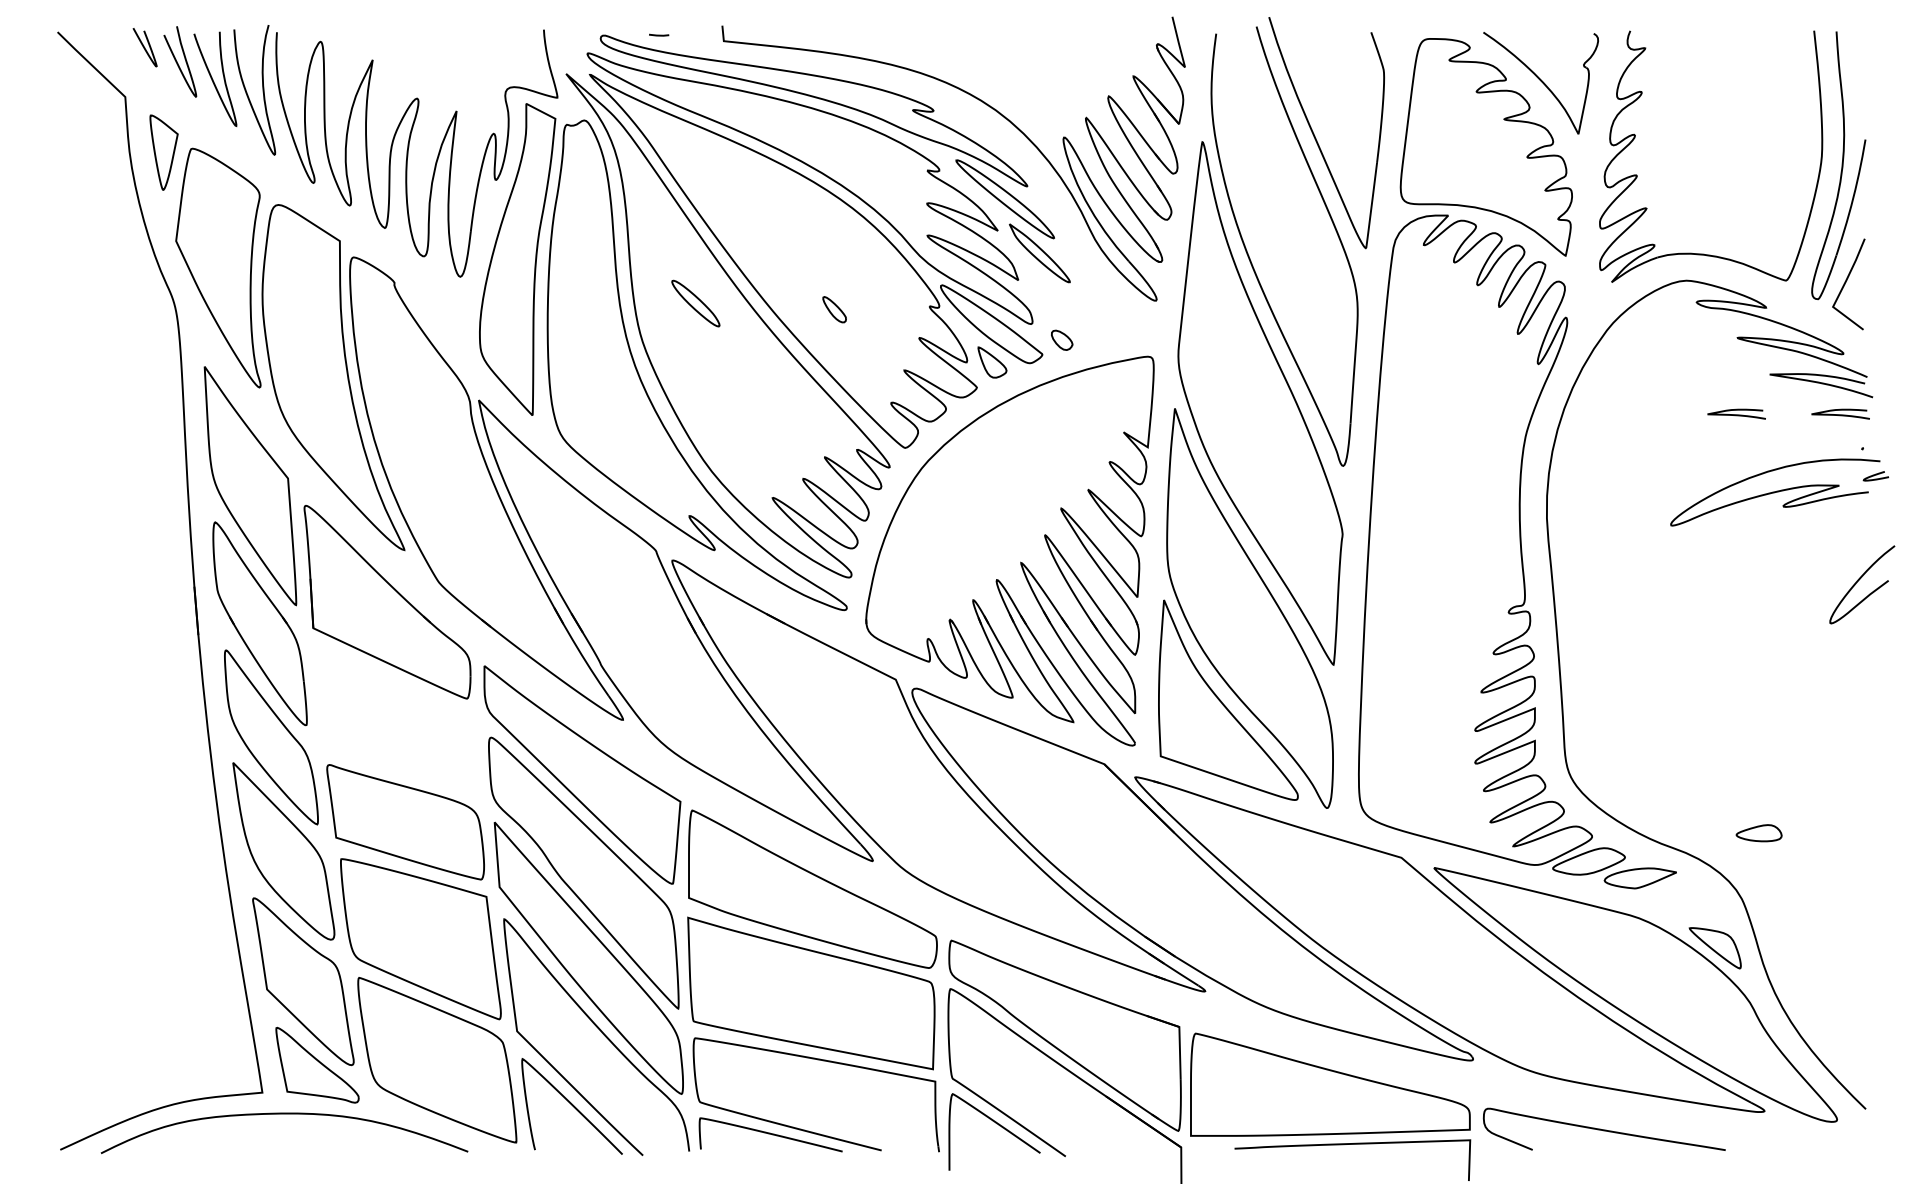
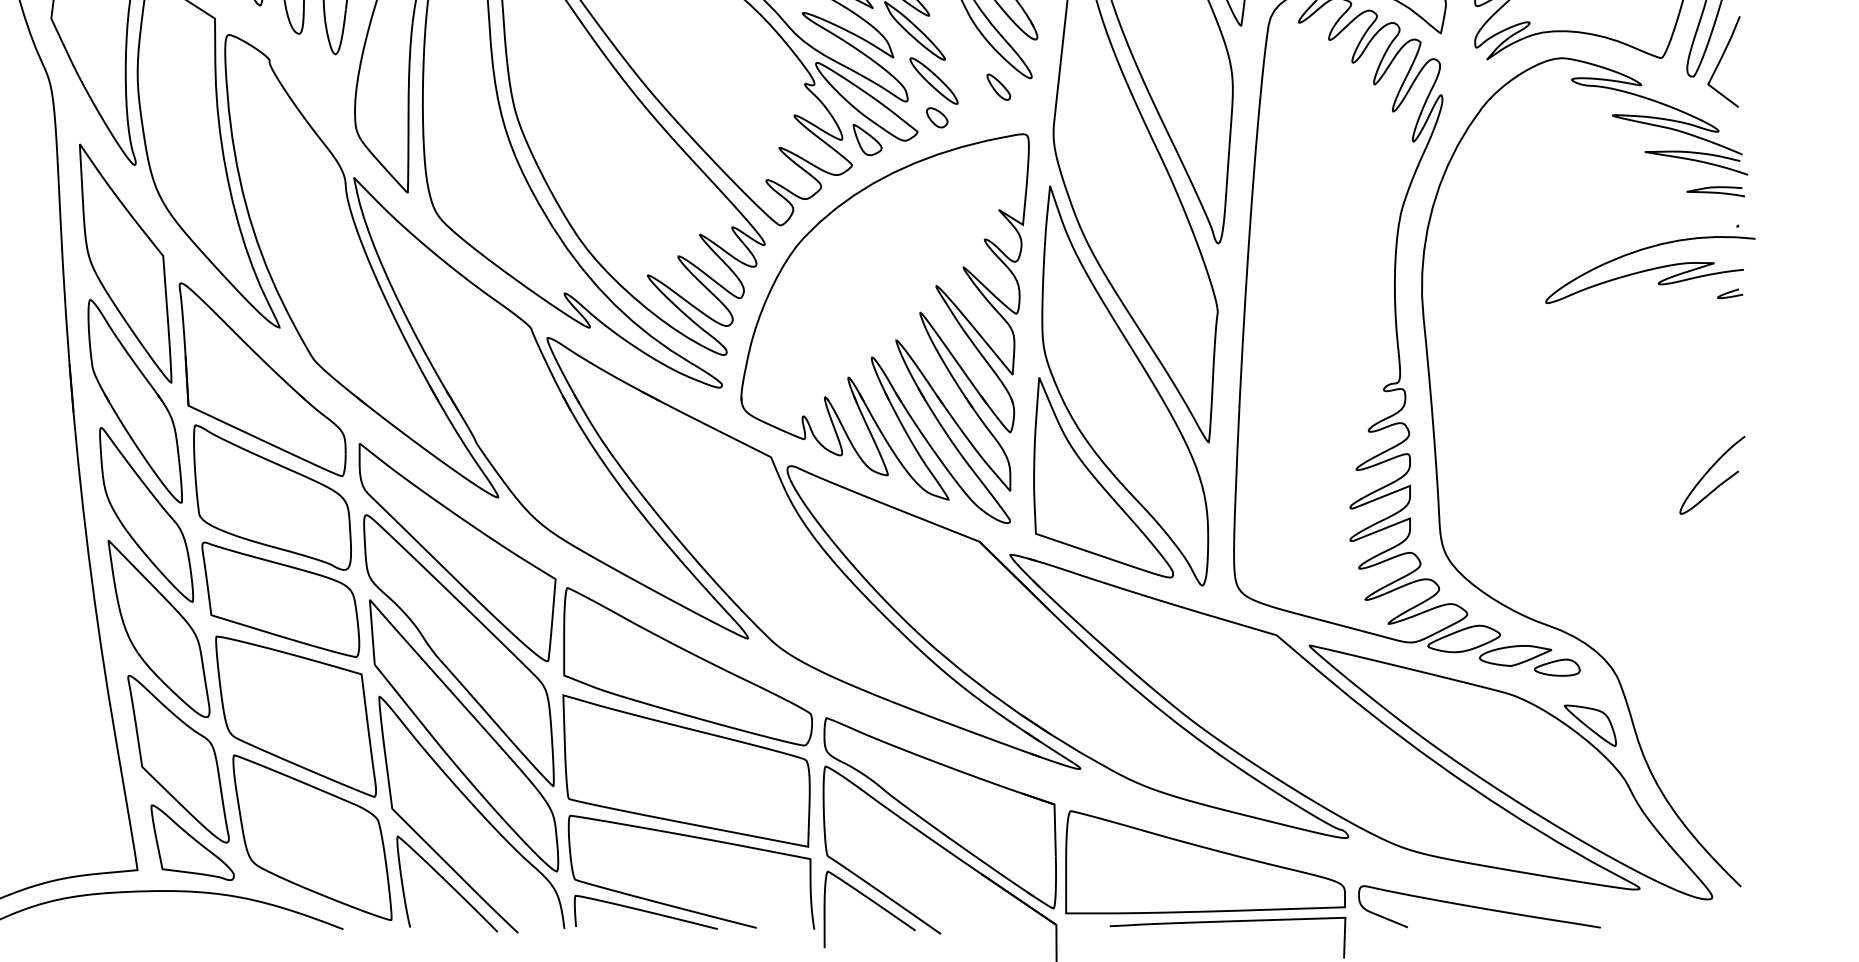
part: (695, 303) -> (933, 81), moved
part: (834, 309) -> (998, 87), moved
curve: (1736, 414) -> (1611, 192), removed
curve: (1875, 475) -> (1729, 293), moved
curve: (1859, 580) -> (1709, 471), moved
part: (397, 719) -> (272, 497), added
part: (1758, 833) -> (1556, 668), moved

